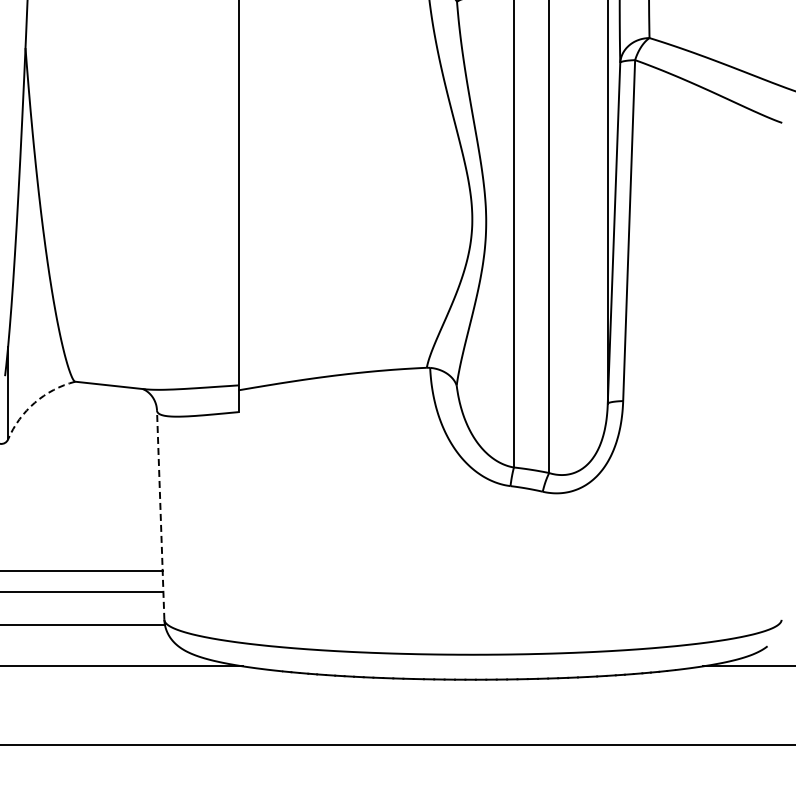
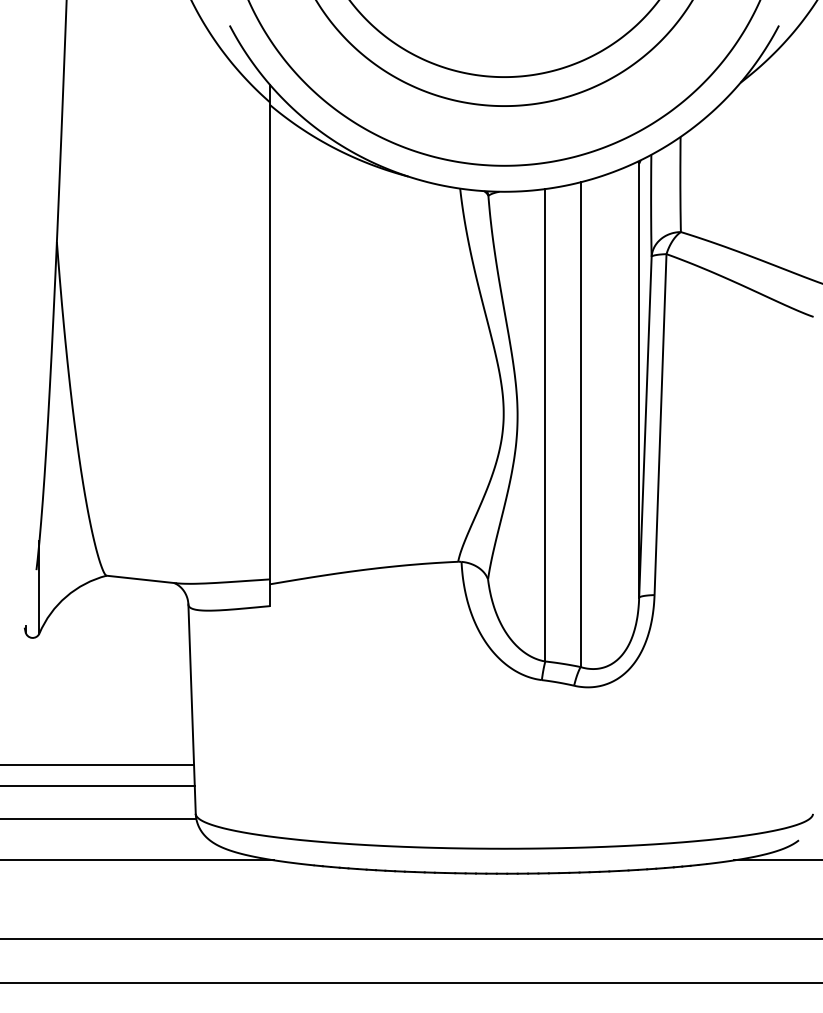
arc: (35, 402) -> (66, 596), dashed -> solid
line: (161, 515) -> (192, 709), dashed -> solid

